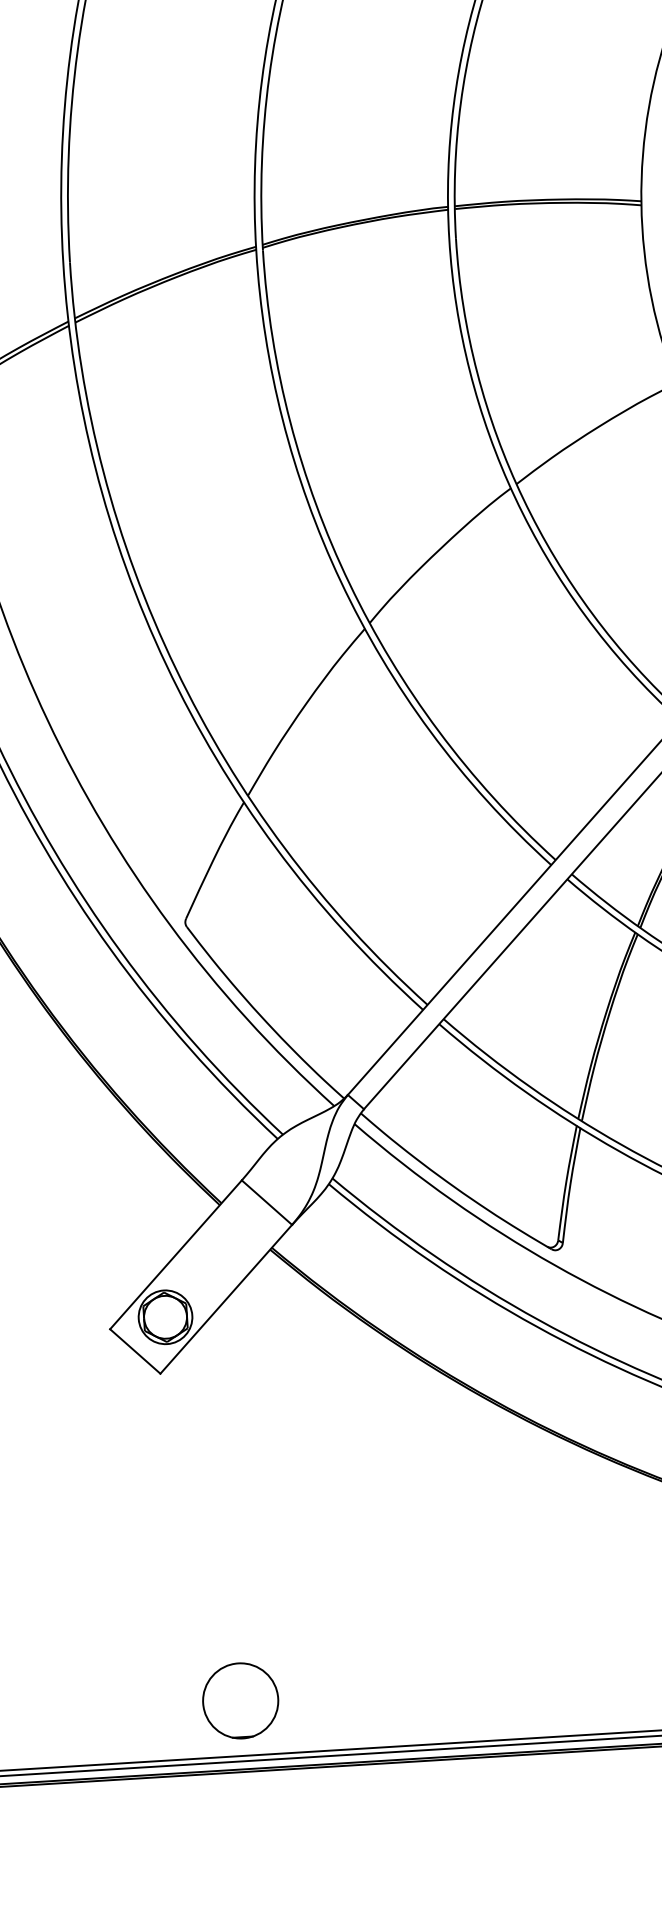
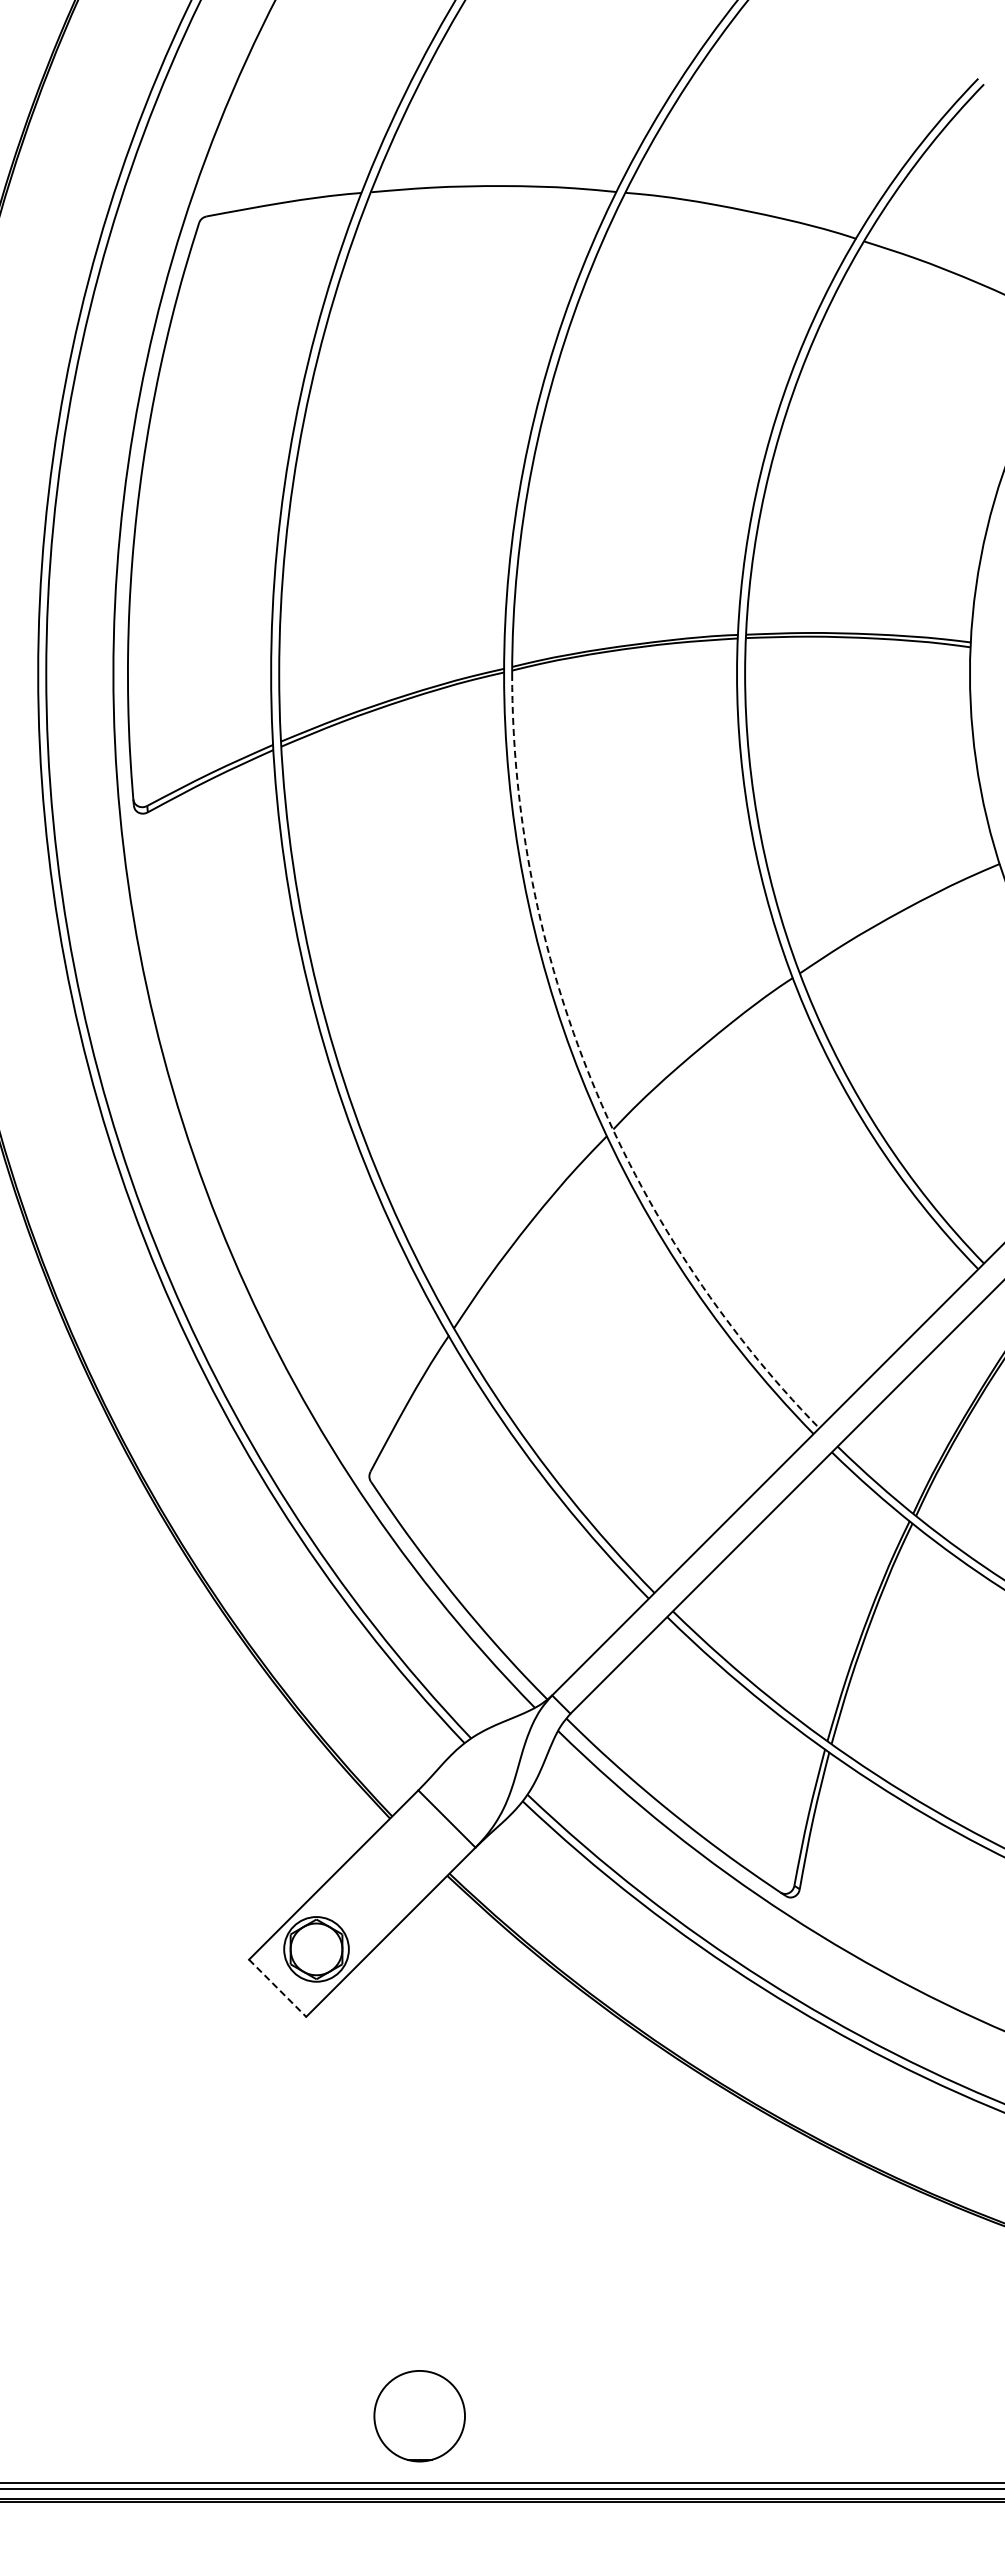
arc: (349, 584) -> (591, 1081), solid -> dashed
line: (136, 1351) -> (278, 1988), solid -> dashed
circle: (240, 1701) -> (419, 2416), moved

